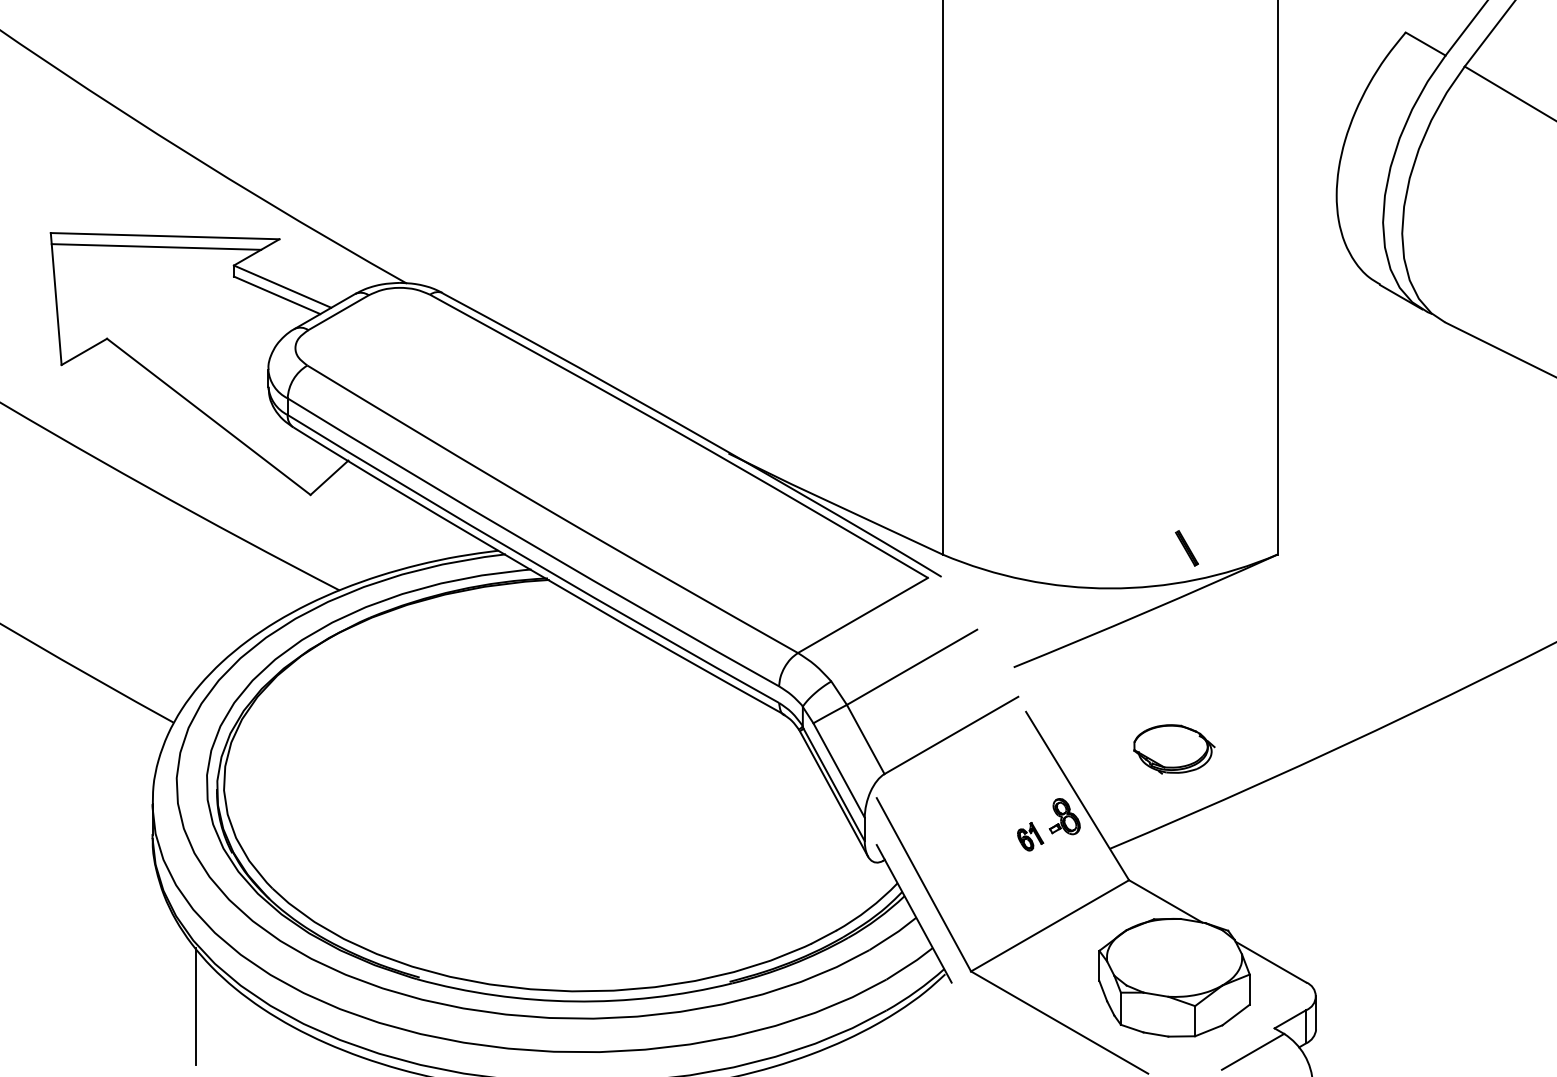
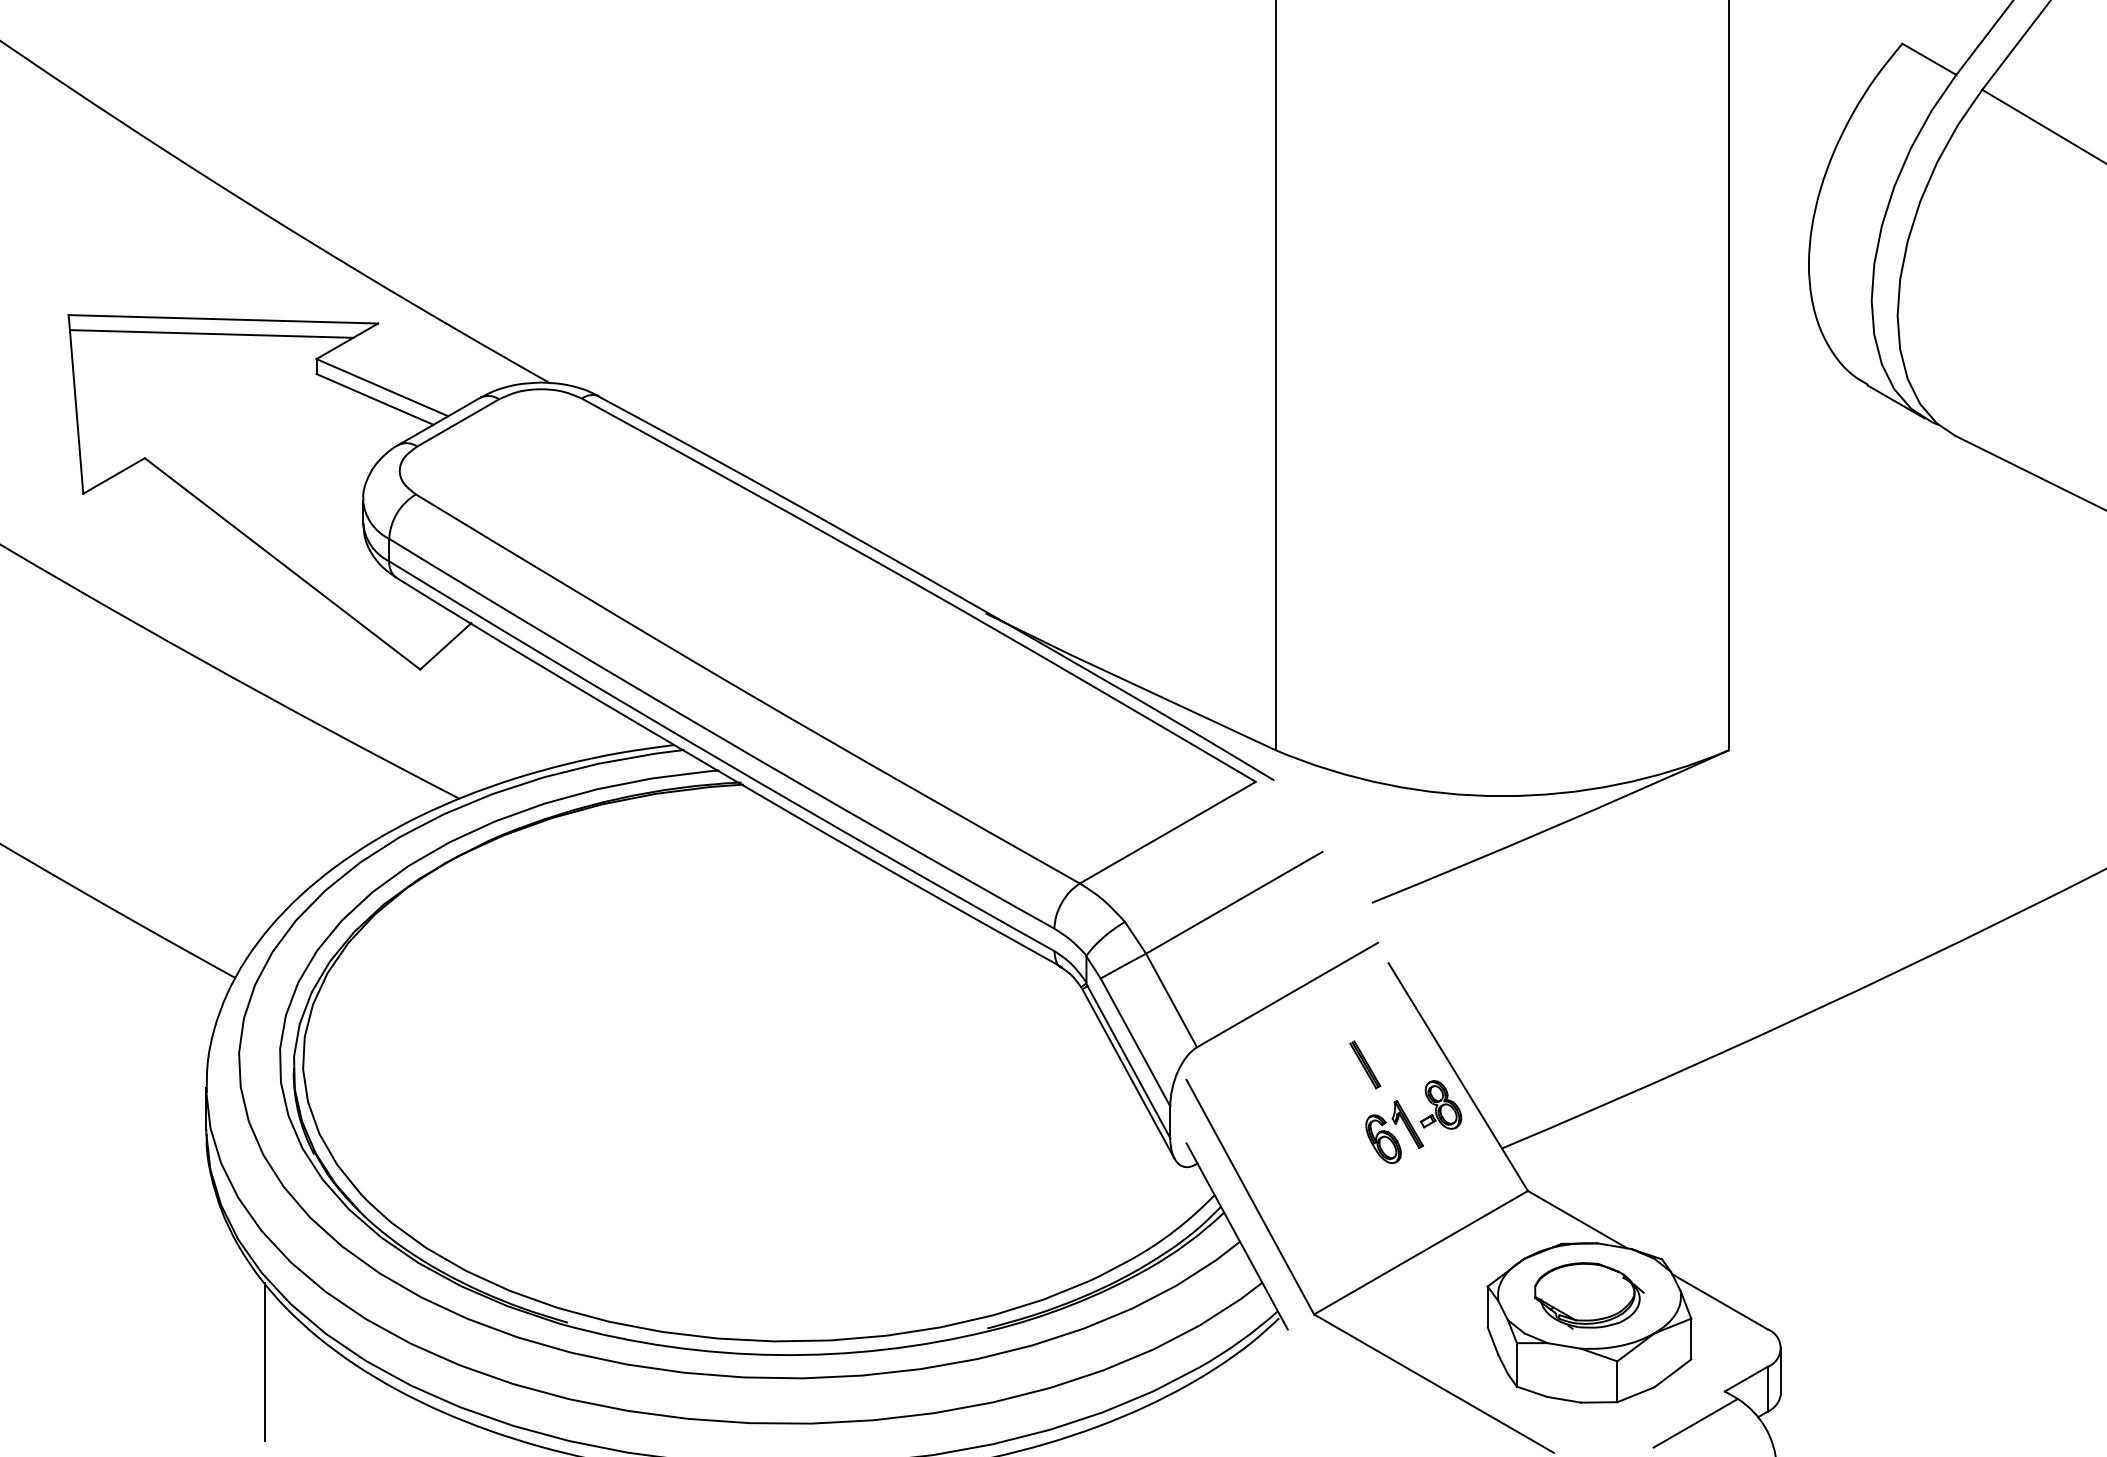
part: (1187, 548) -> (1365, 1064), moved
part: (1174, 749) -> (1589, 1295), moved
part: (1030, 837) -> (1394, 1132), size x1.67

